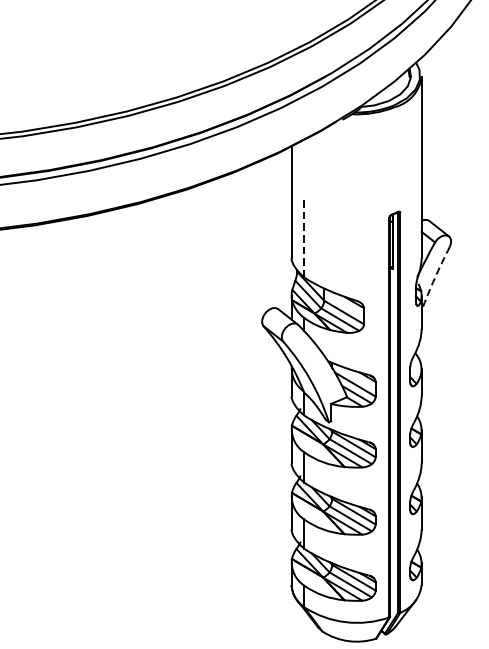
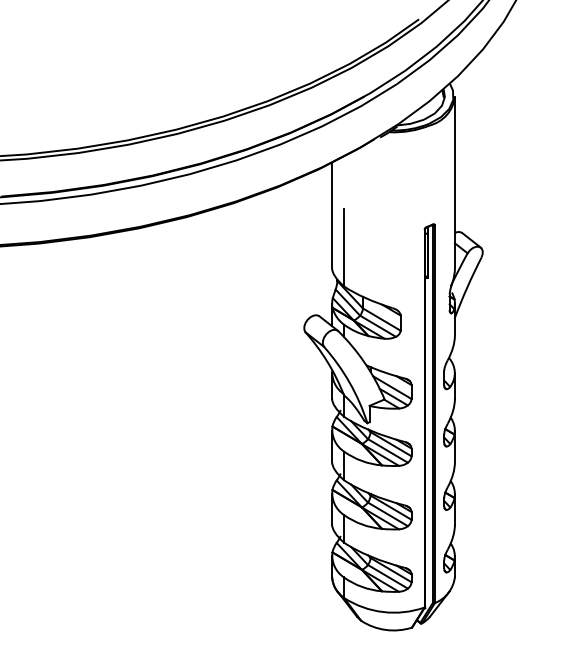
line: (304, 236) -> (344, 247), dashed -> solid
arc: (434, 278) -> (467, 287), dashed -> solid

